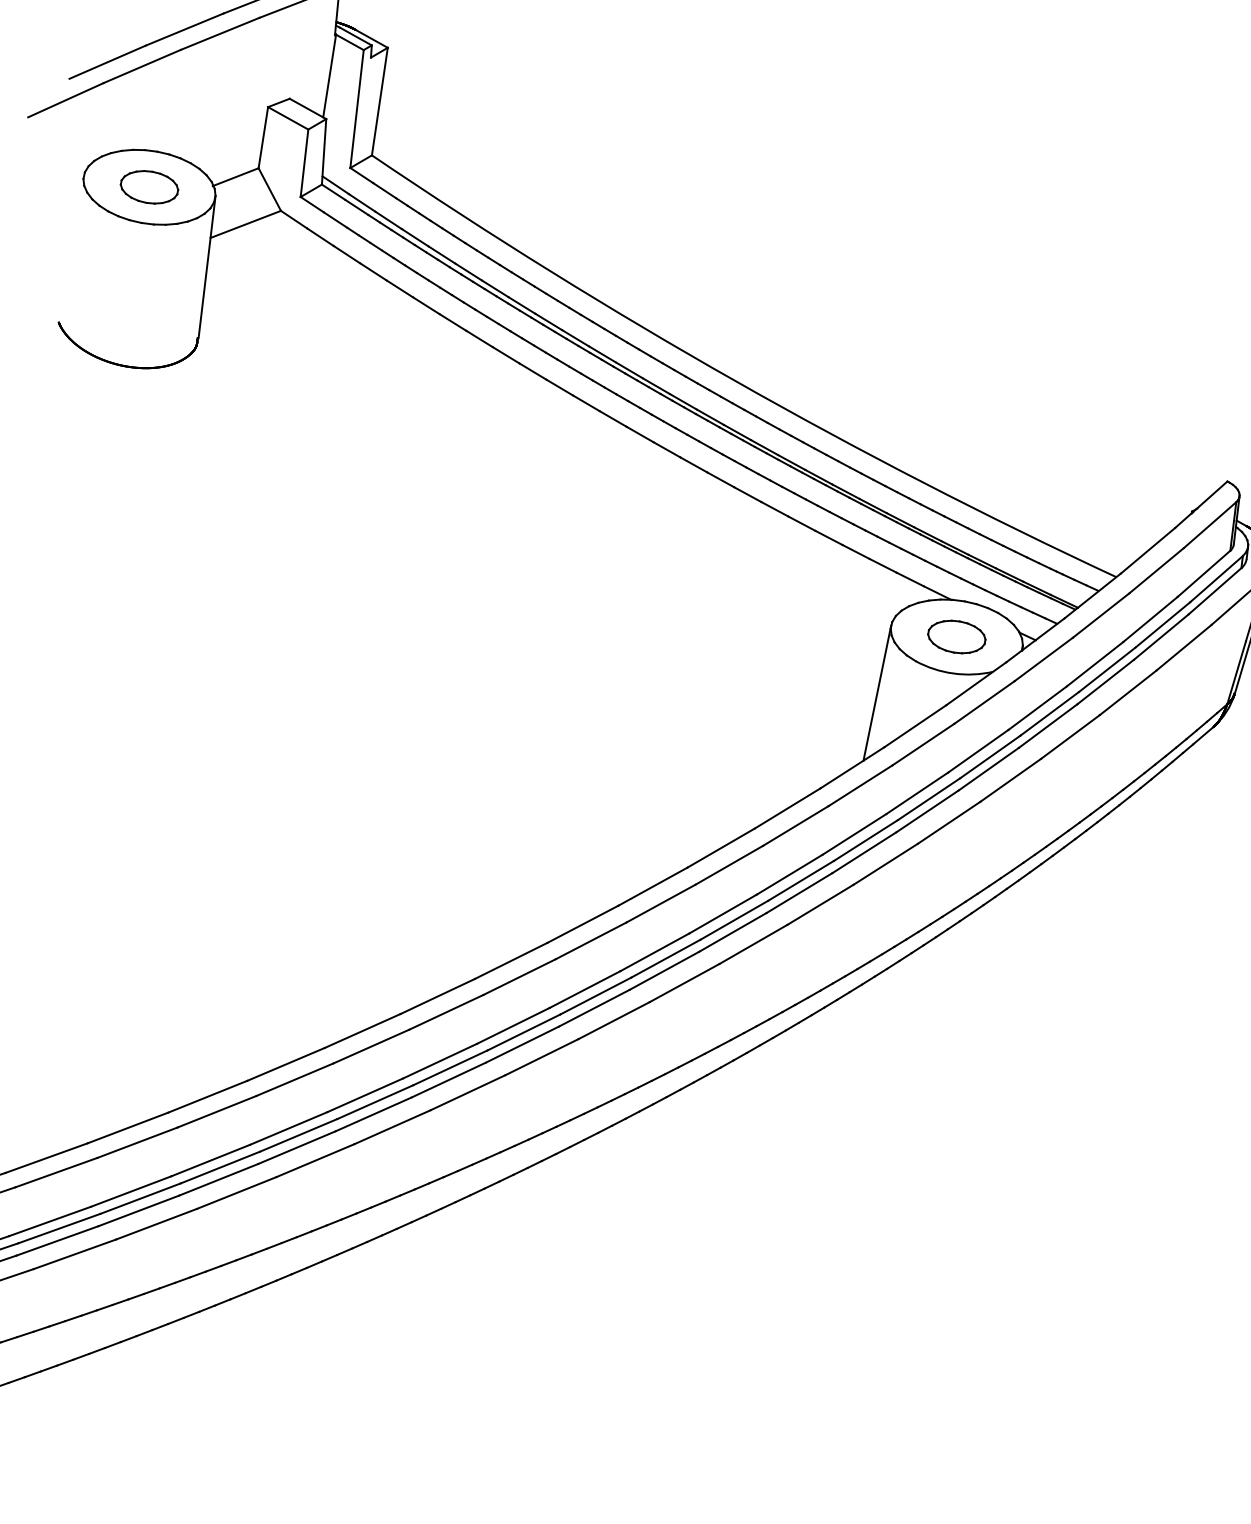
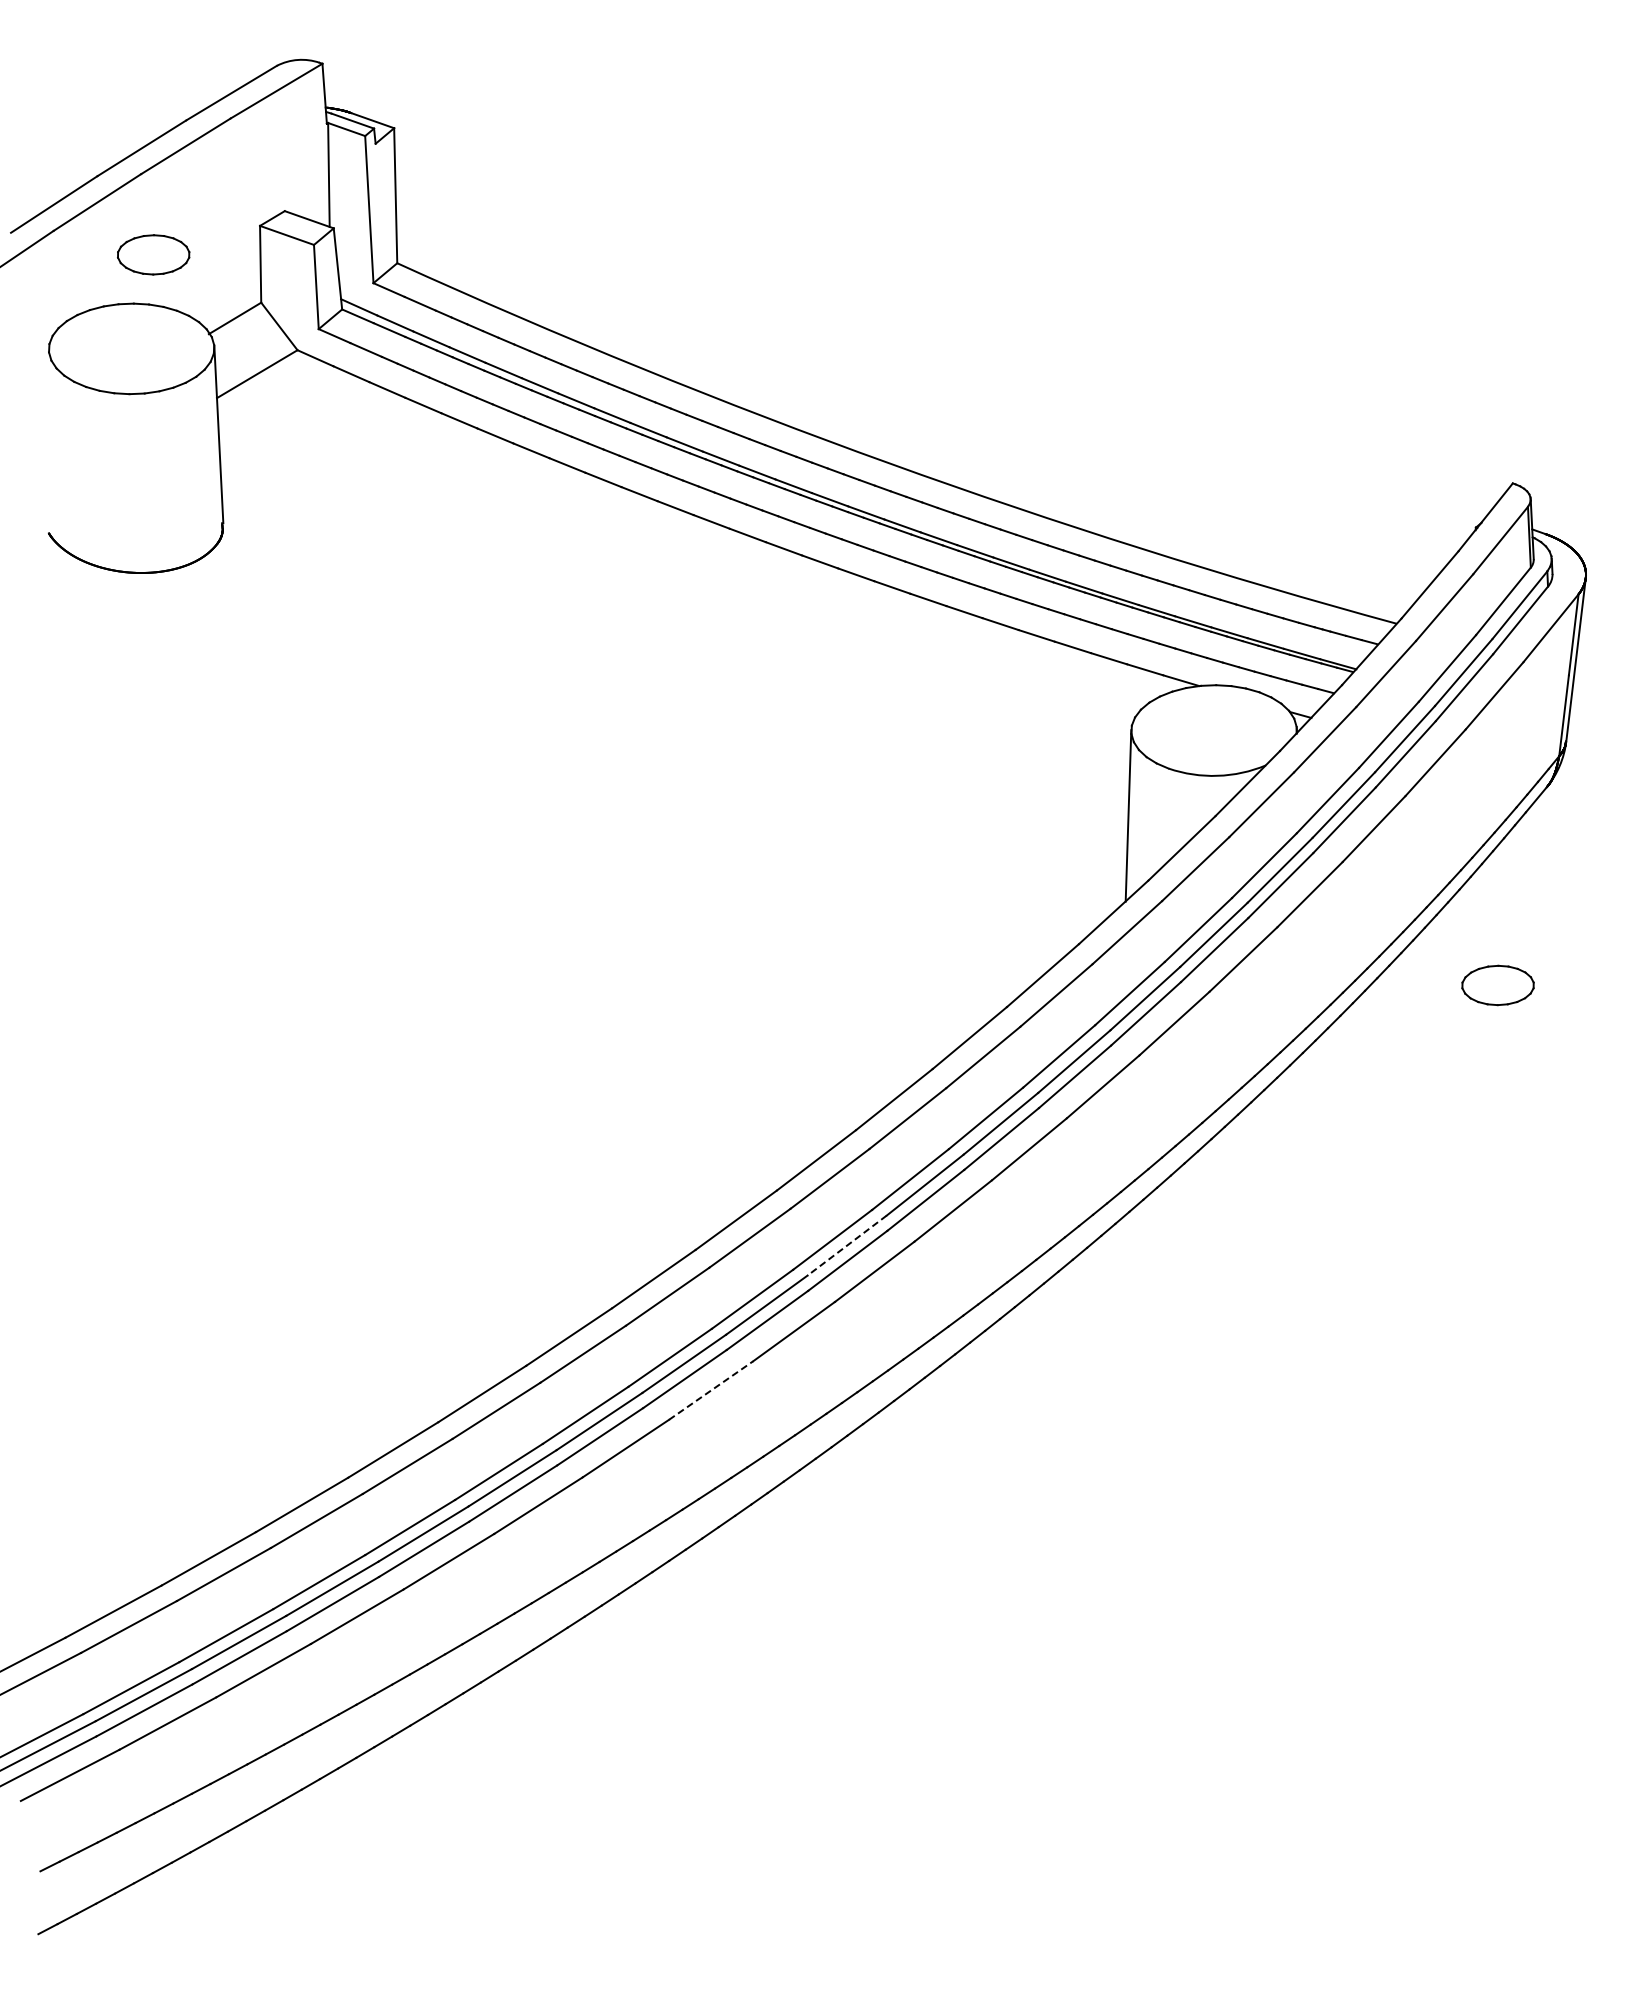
part: (149, 187) -> (153, 254), moved
part: (956, 636) -> (1497, 985), moved
line: (596, 996) -> (847, 1245), solid -> dashed
line: (468, 1092) -> (711, 1390), solid -> dashed

